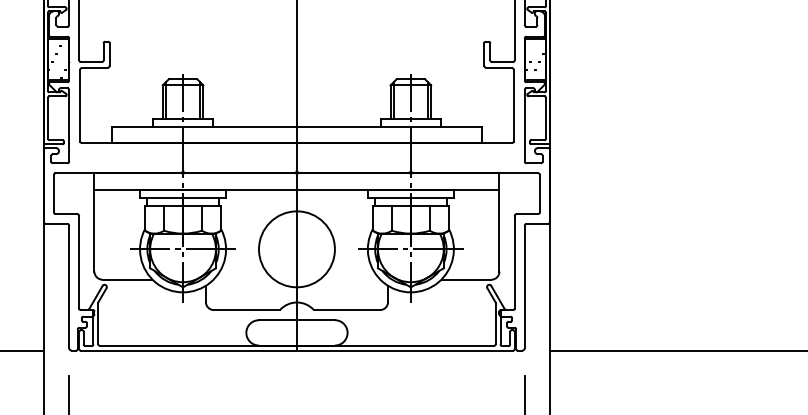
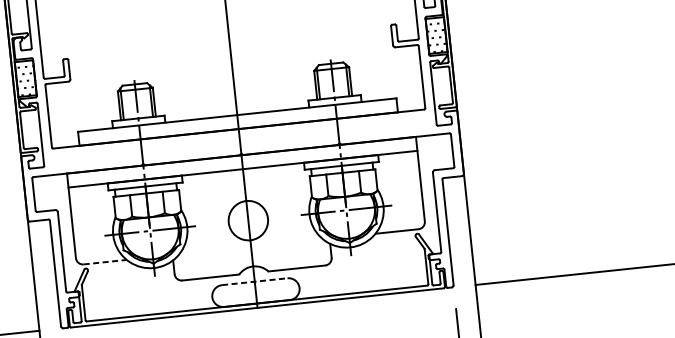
circle: (296, 249) -> (247, 220), size x0.6
line: (127, 279) -> (105, 261), solid -> dashed
line: (296, 320) -> (254, 282), solid -> dashed

